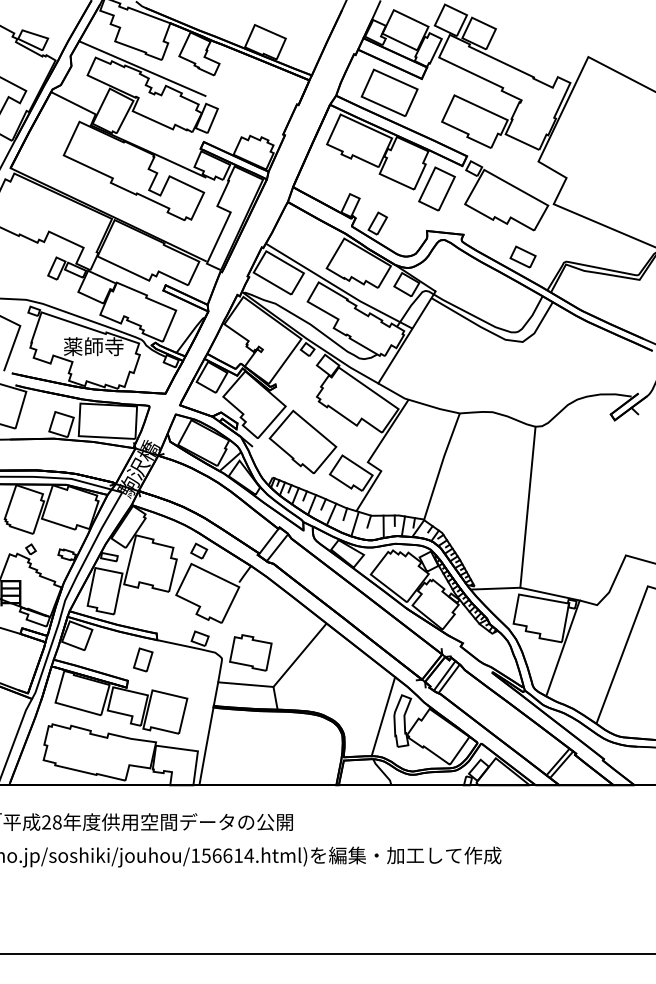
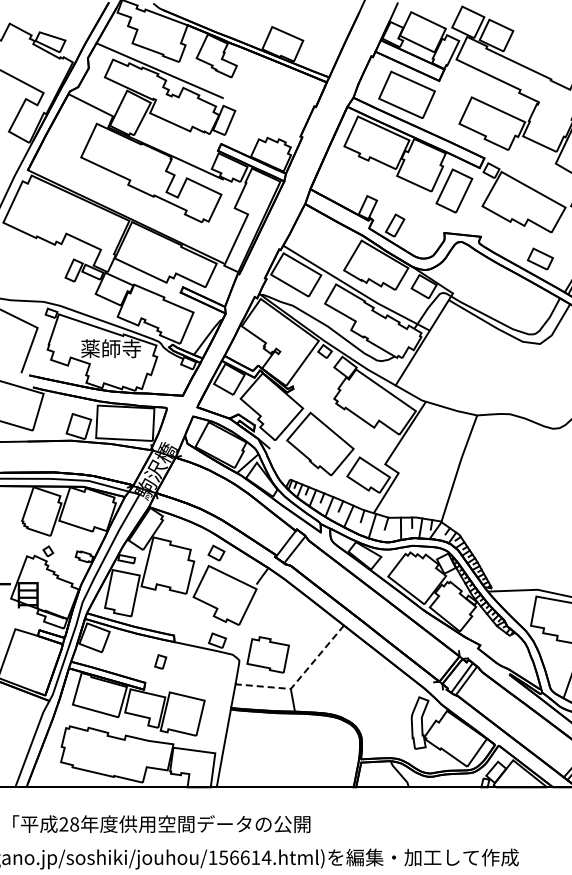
line: (527, 506) -> (544, 508), removed
part: (143, 659) -> (160, 661), size x0.6
line: (281, 677) -> (298, 679), solid -> dashed
line: (383, 716) -> (400, 718), removed

